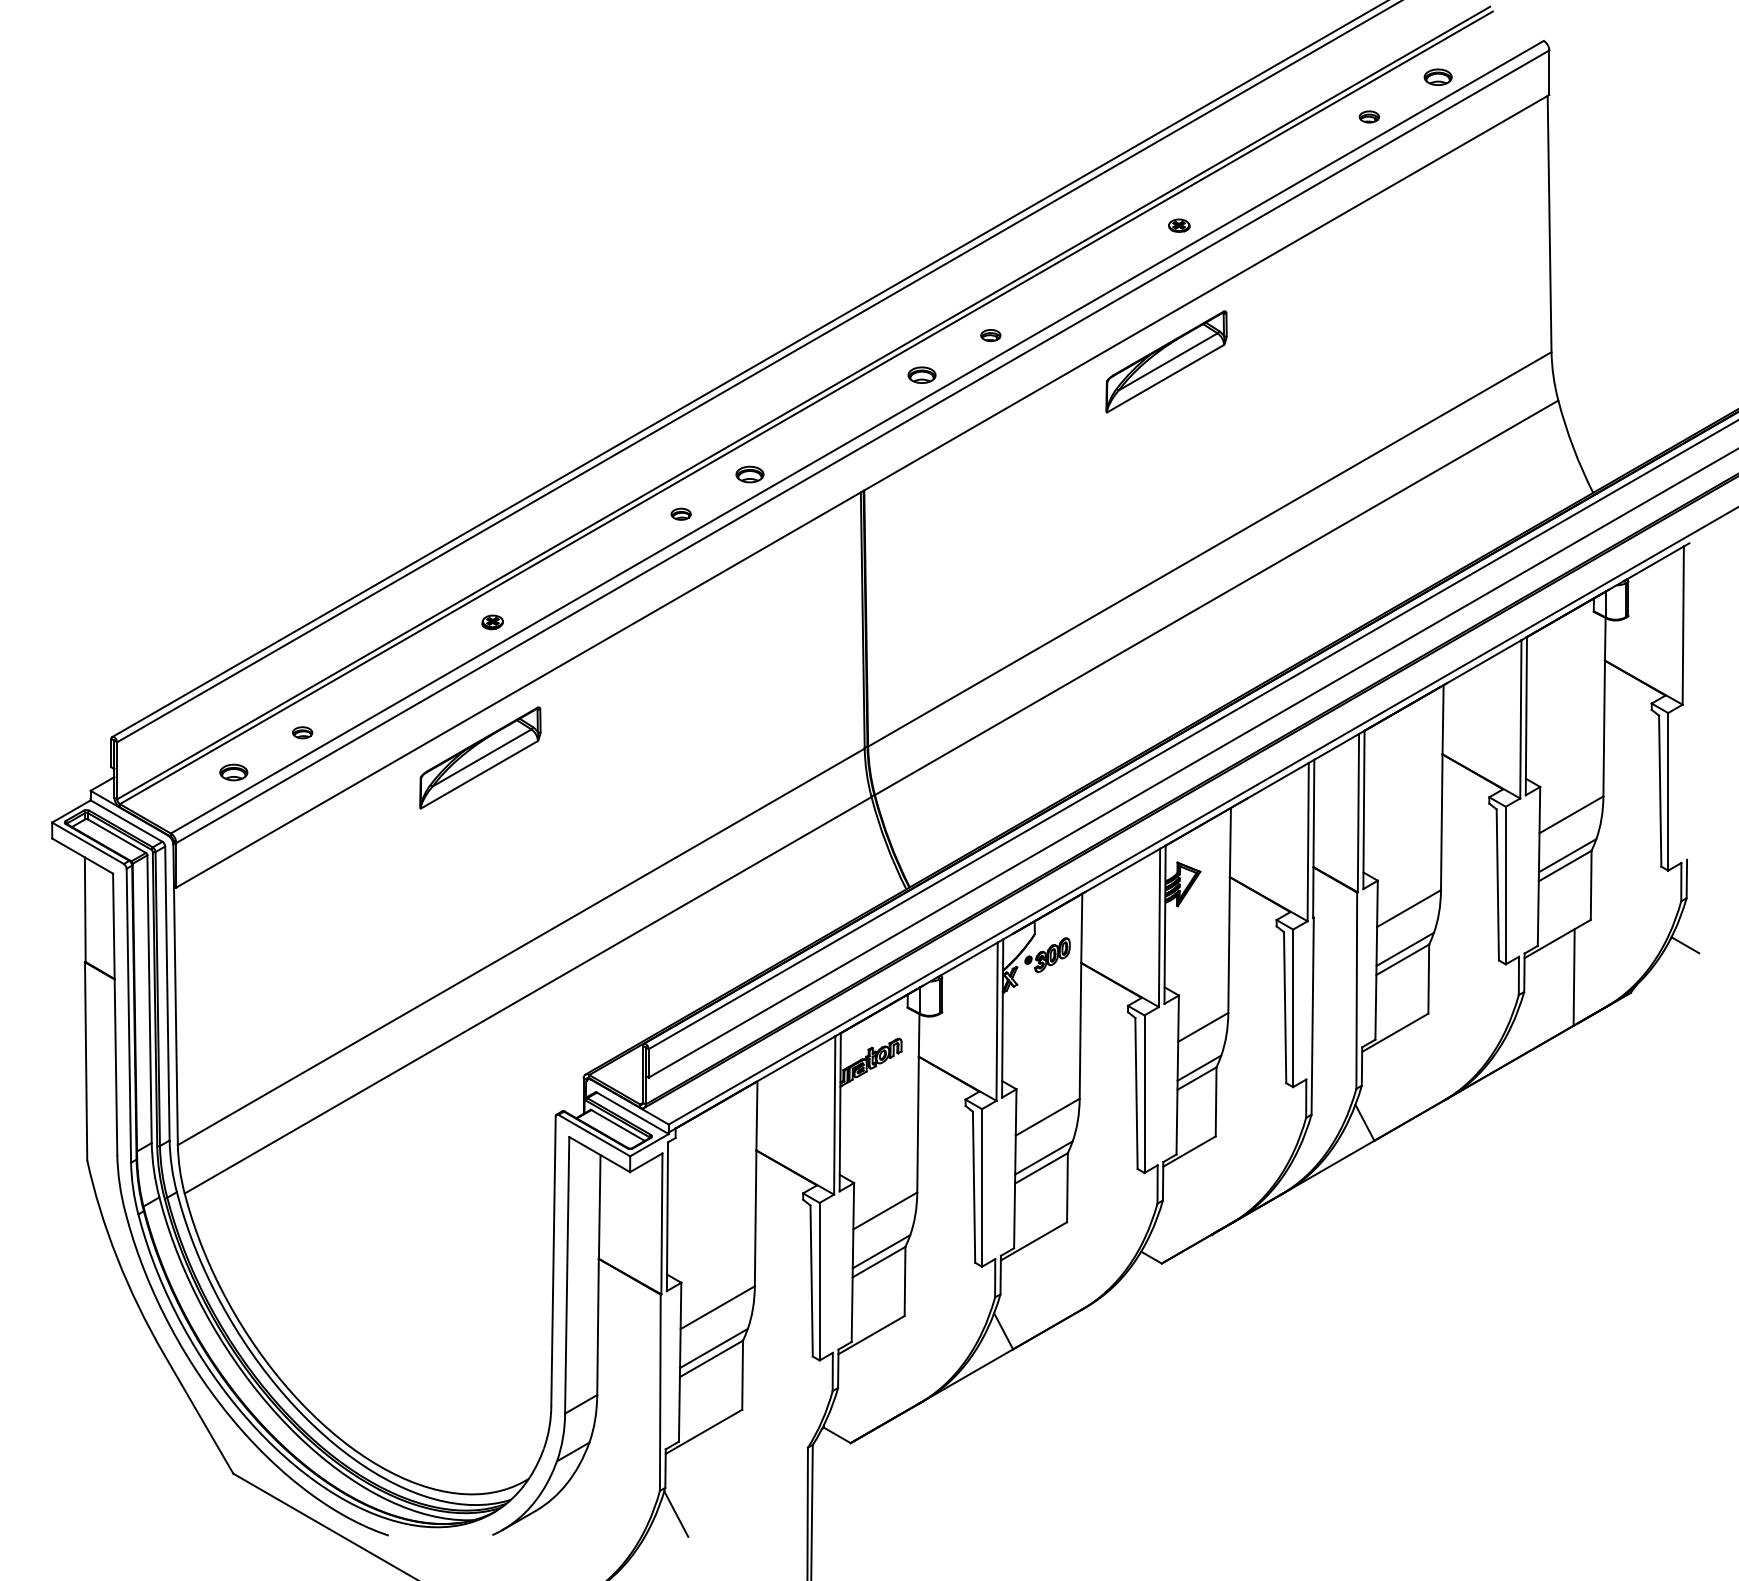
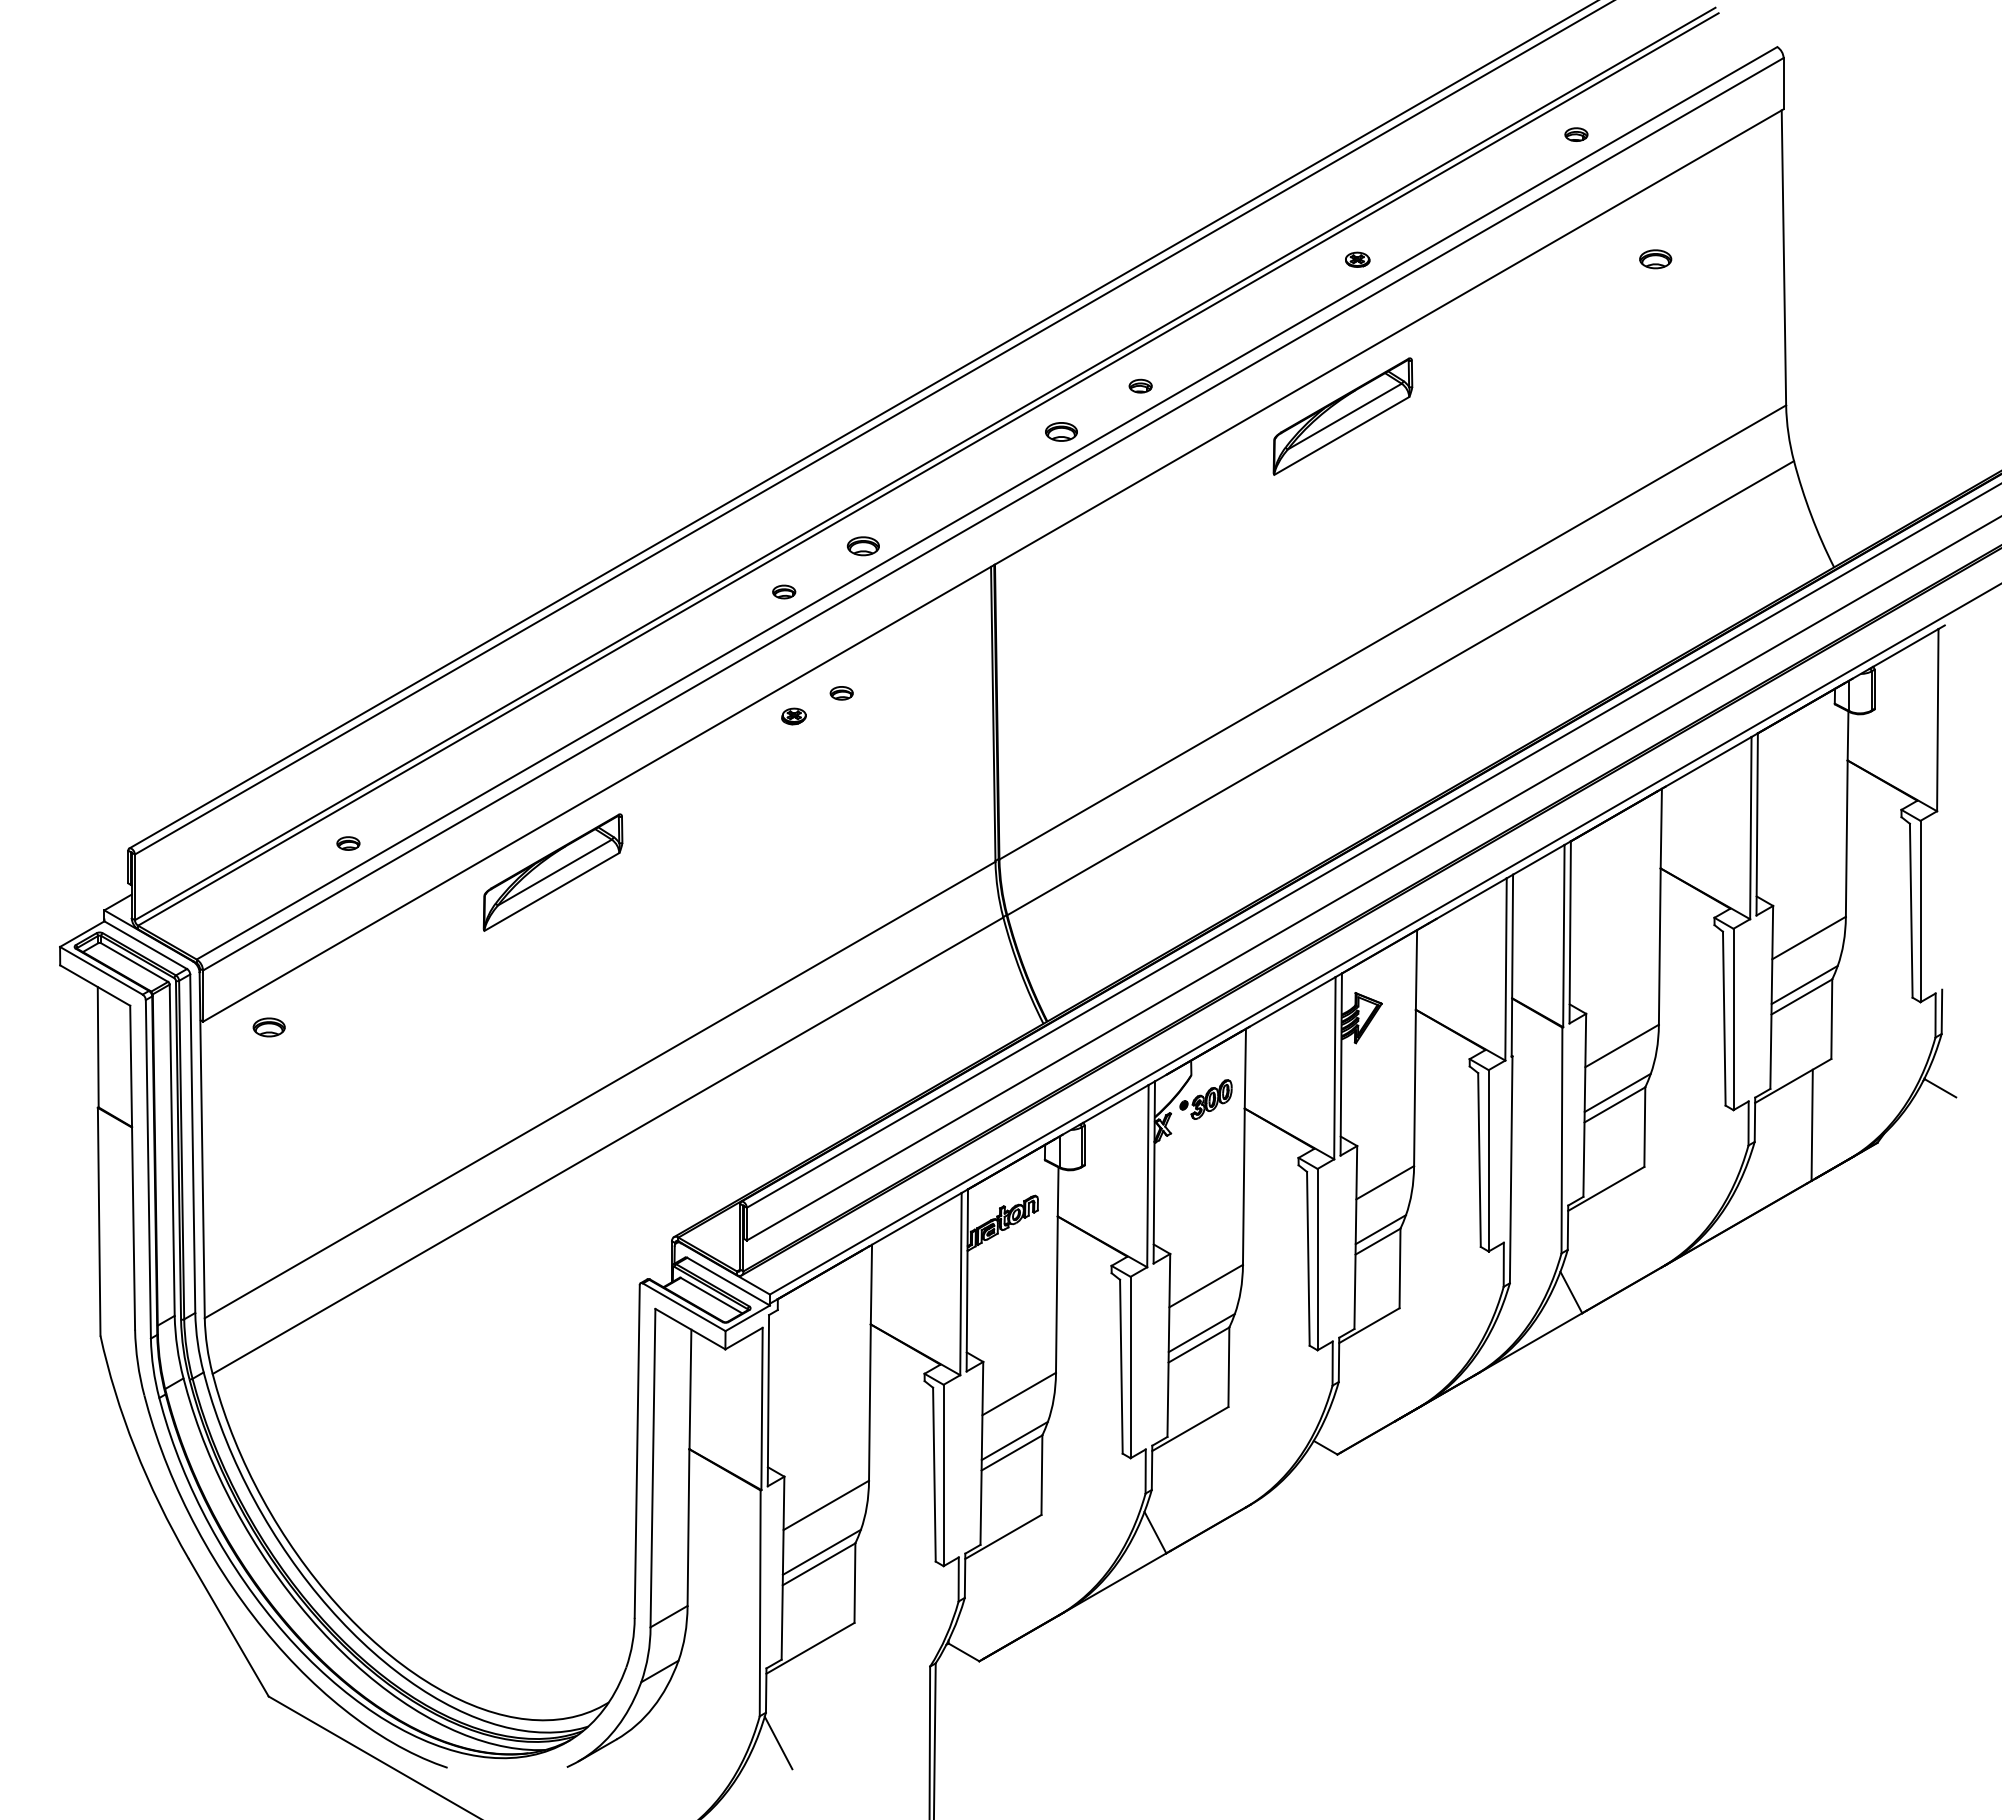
part: (1437, 76) -> (1654, 258), moved
part: (730, 601) -> (840, 692), added
part: (492, 622) -> (793, 716), moved
part: (233, 772) -> (268, 1027), moved

